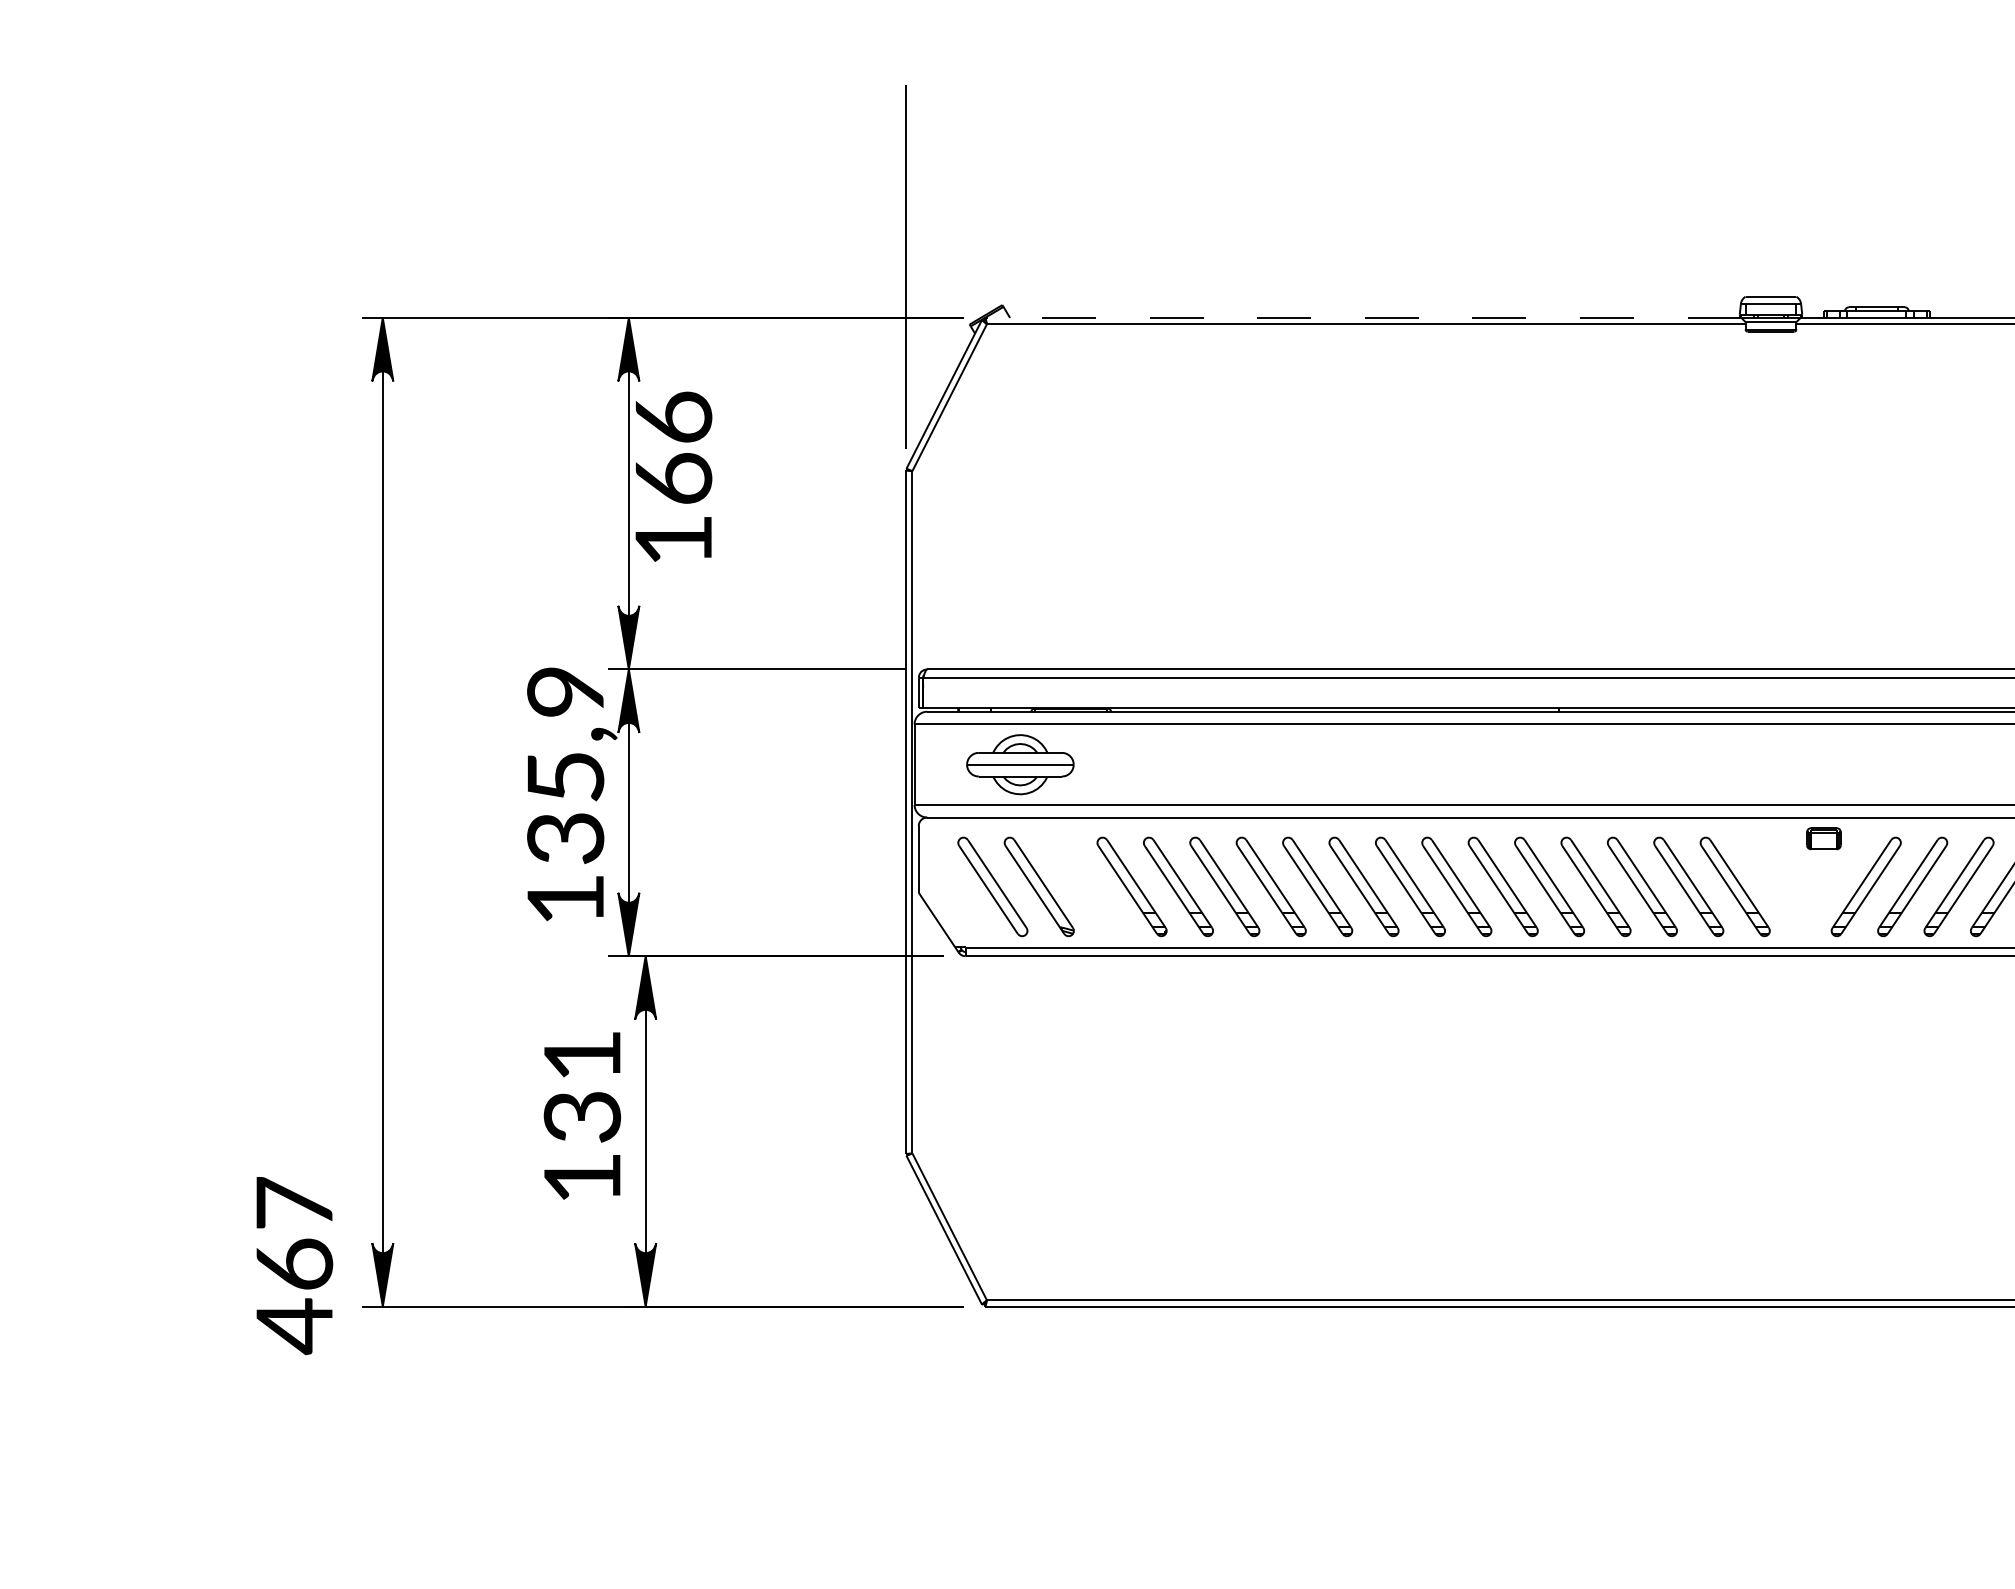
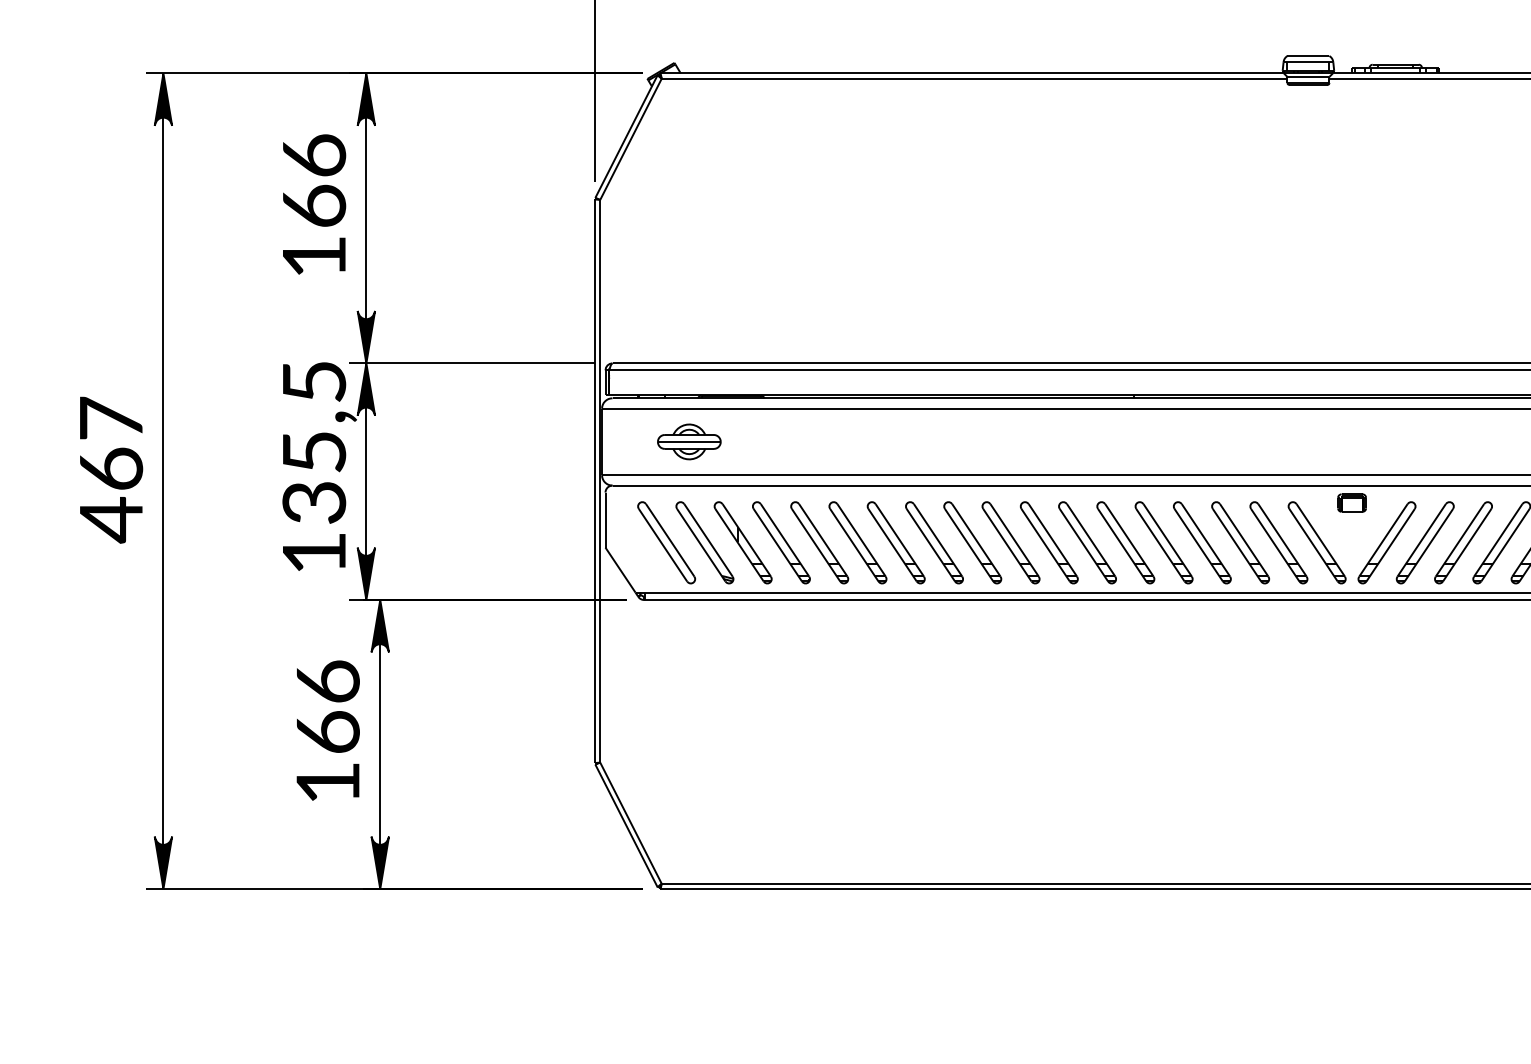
line: (1362, 317) -> (971, 73), dashed -> solid
text: (673, 476) -> (314, 204), moved
text: (565, 691) -> (314, 381), 135,9 -> 135,5
part: (1020, 764) -> (689, 441), size x0.71
part: (1085, 886) -> (743, 542), added
part: (1781, 886) -> (1317, 542), added
text: (582, 1085) -> (328, 706), 131 -> 166
text: (294, 1266) -> (111, 470), moved

